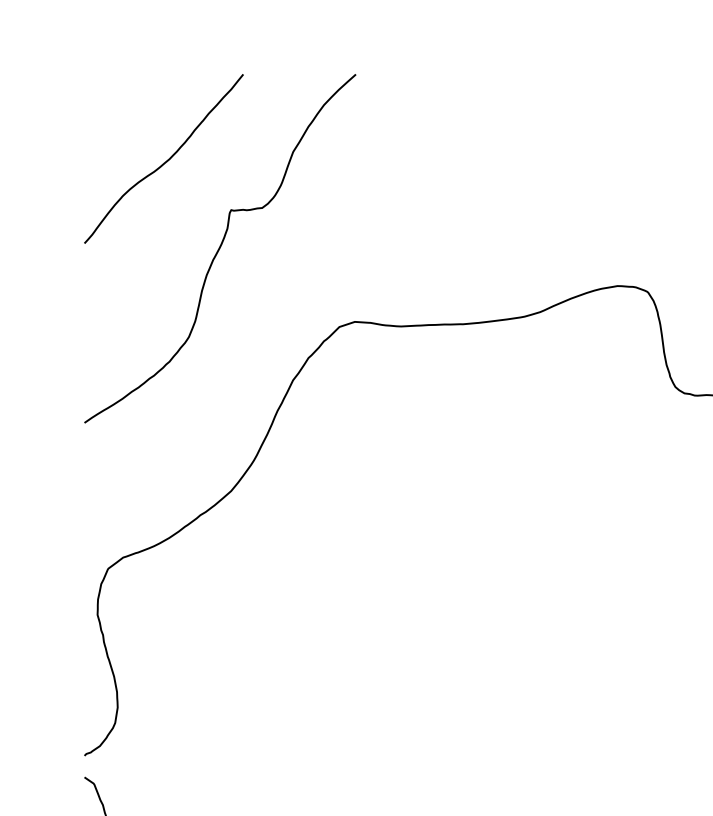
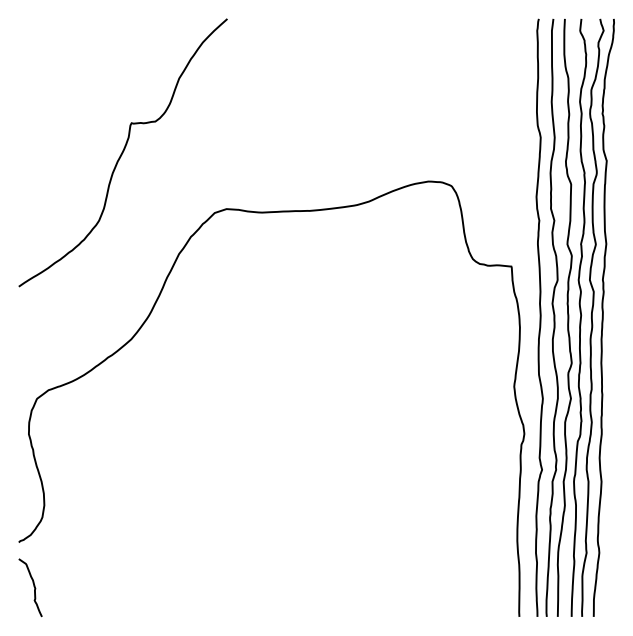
curve: (164, 161) -> (80, 85), removed

